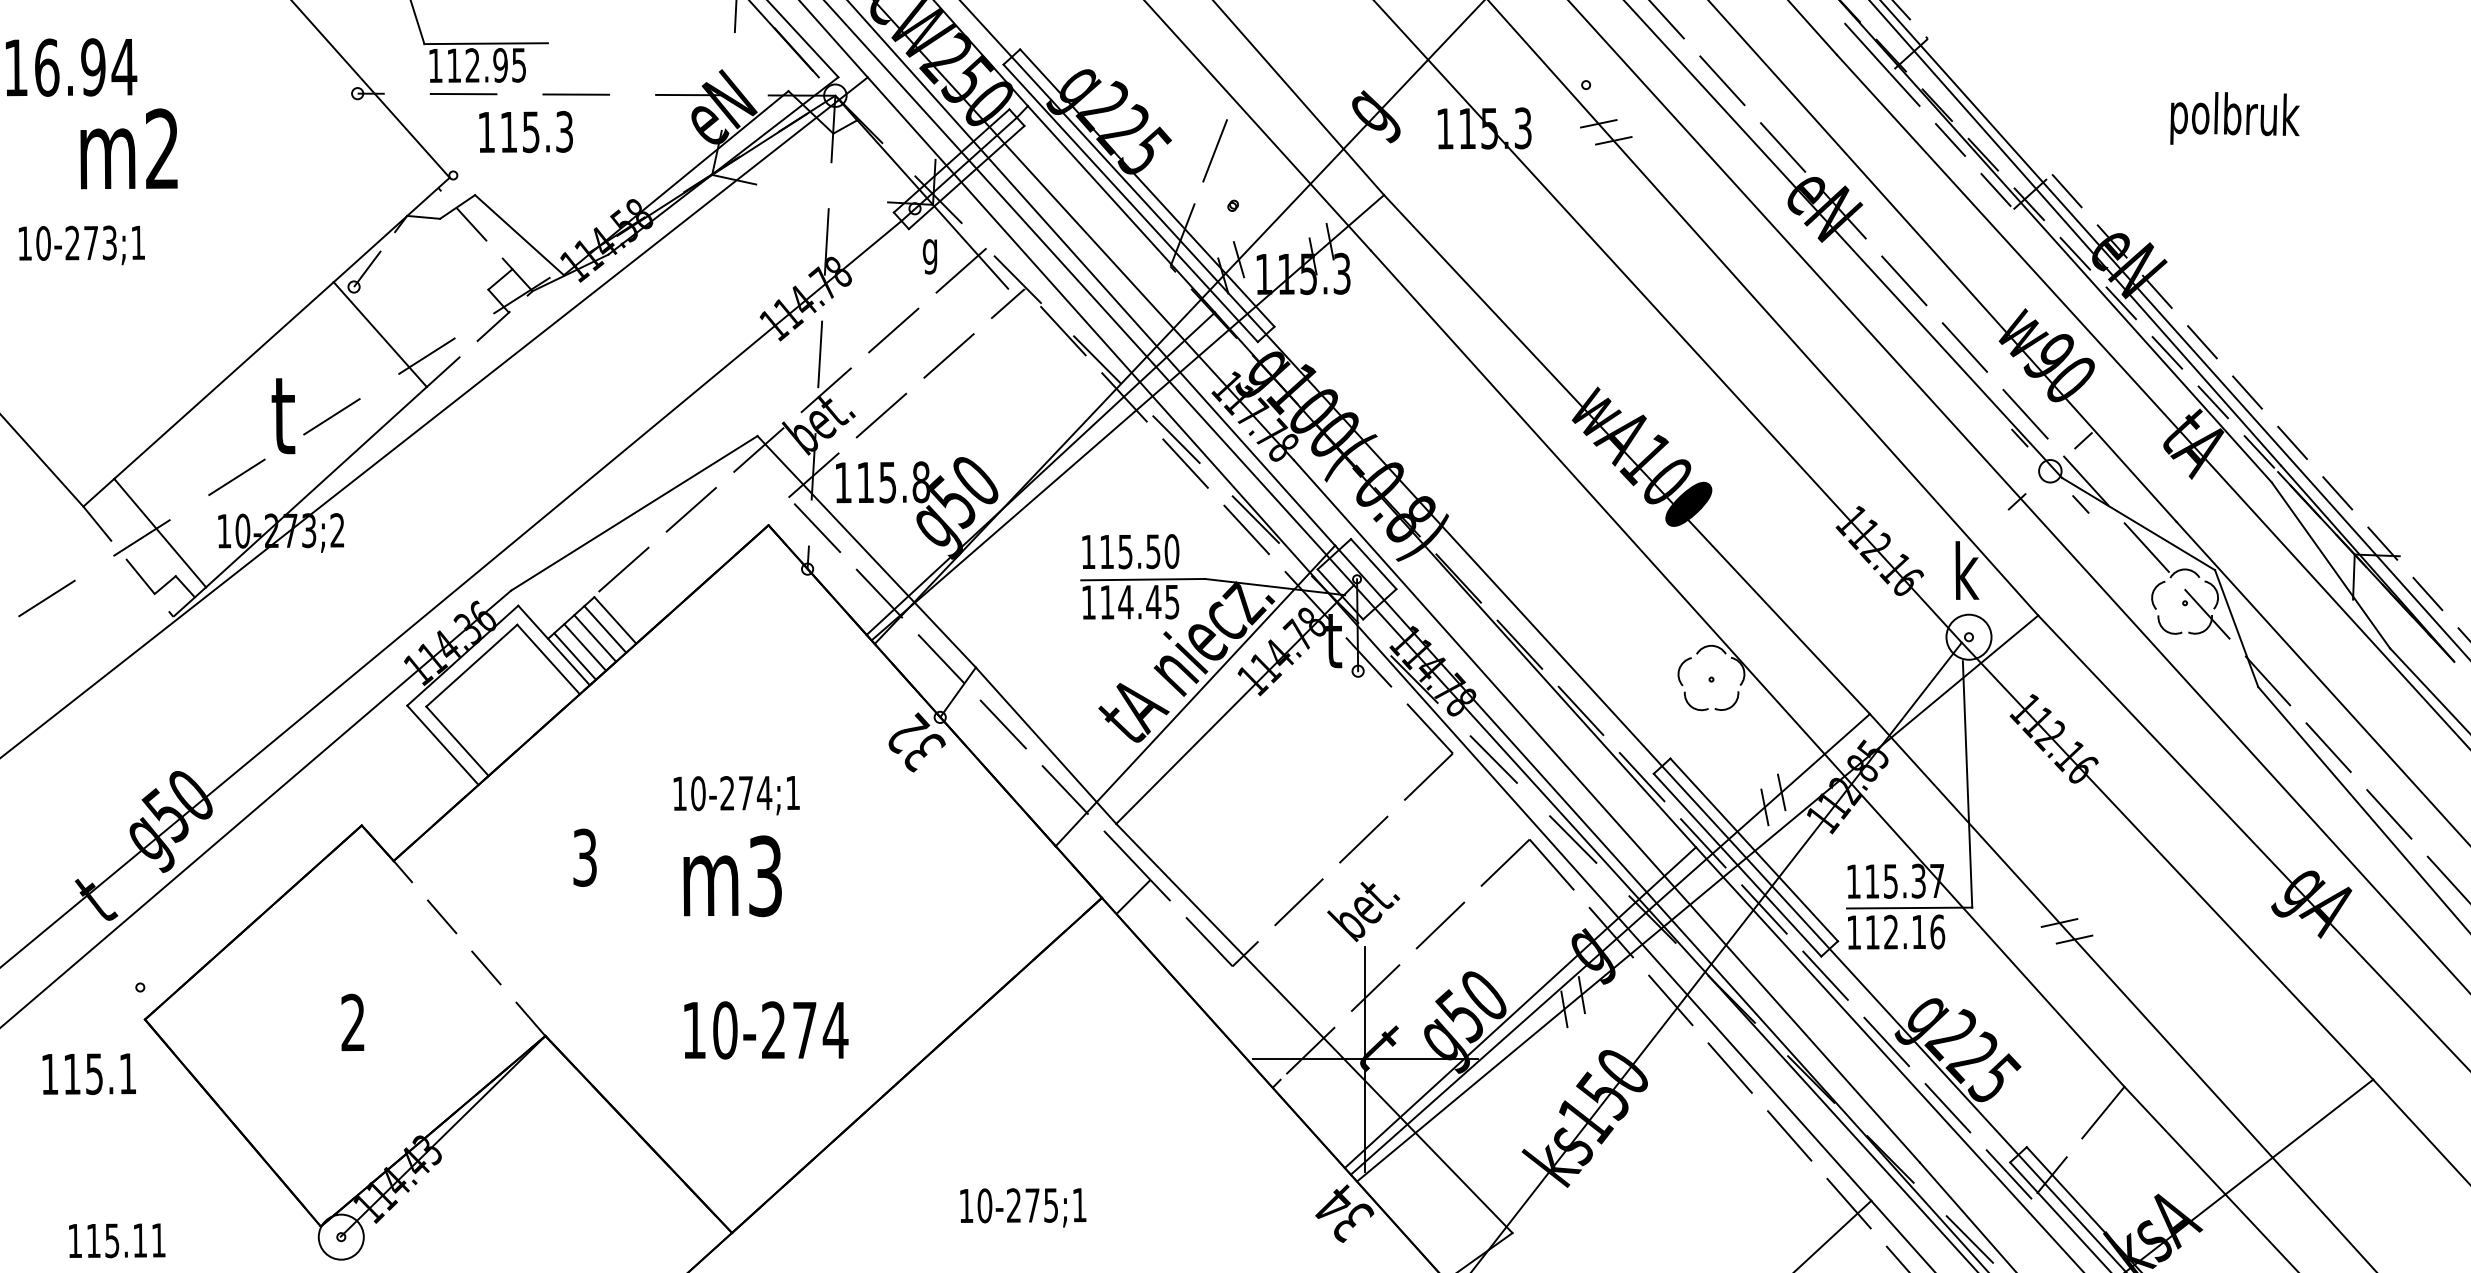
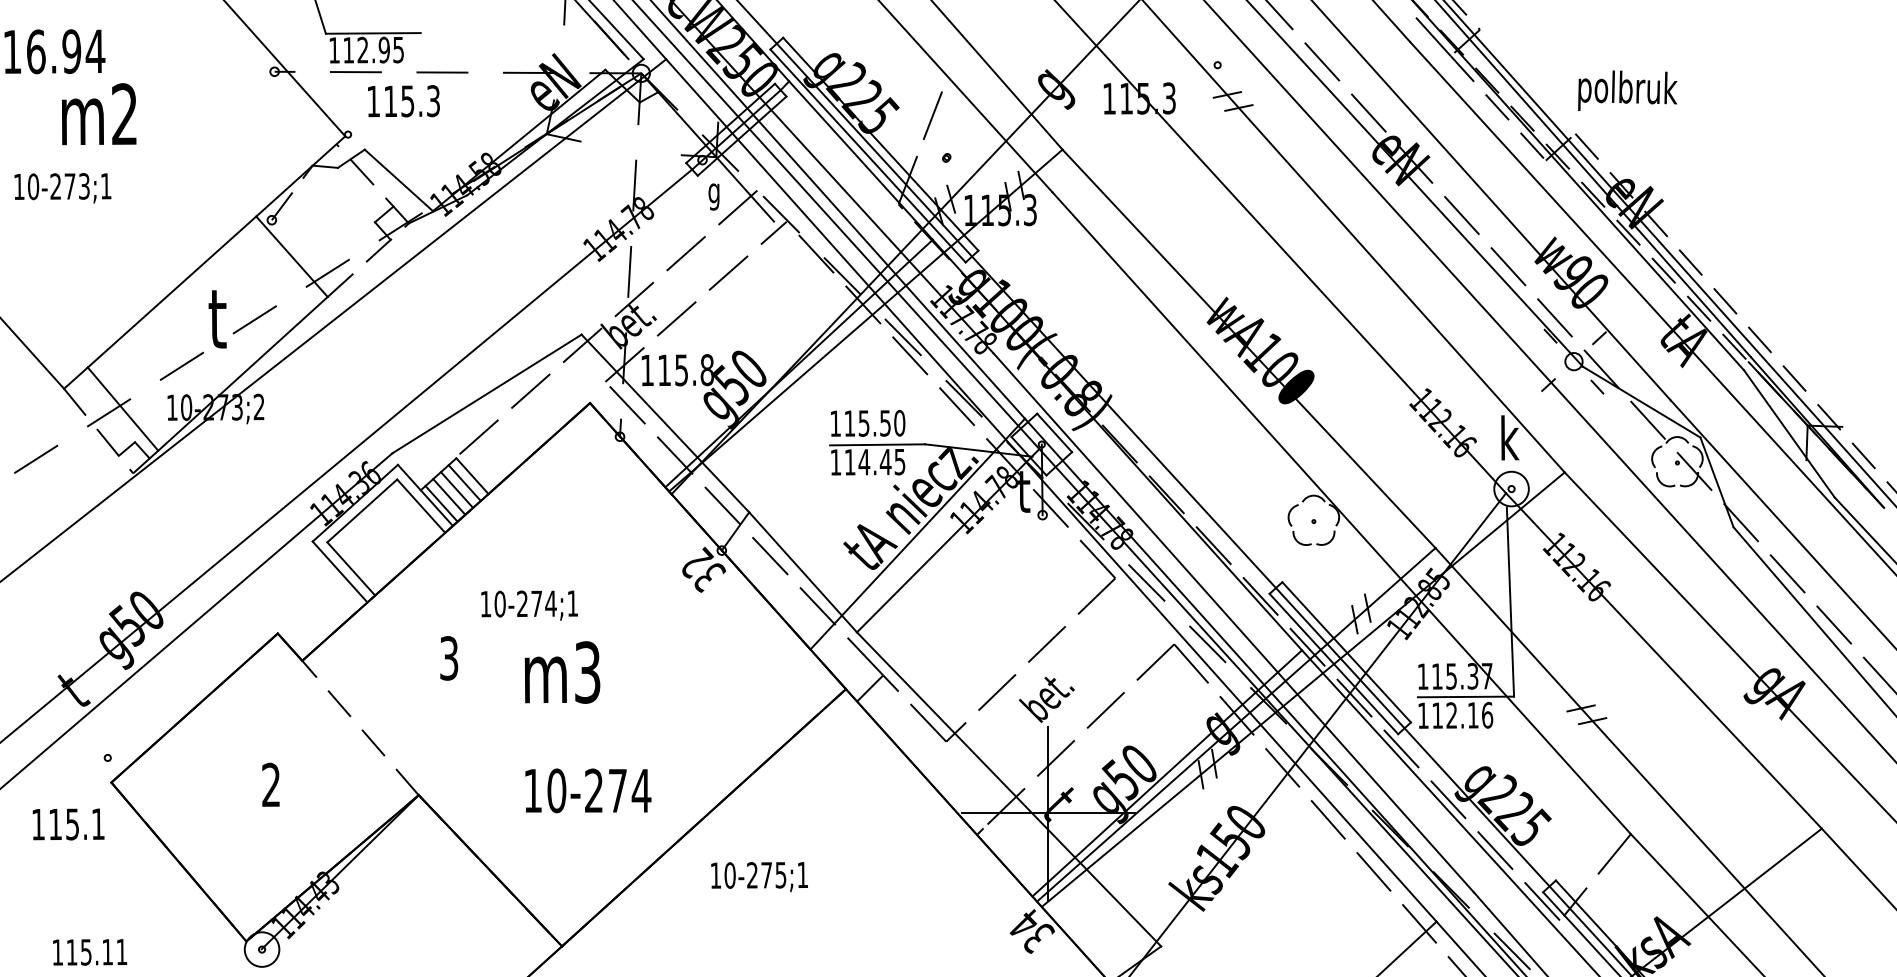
text: (2234, 118) -> (1627, 90), moved
text: (736, 795) -> (529, 605), moved
text: (1023, 1208) -> (759, 877), moved

